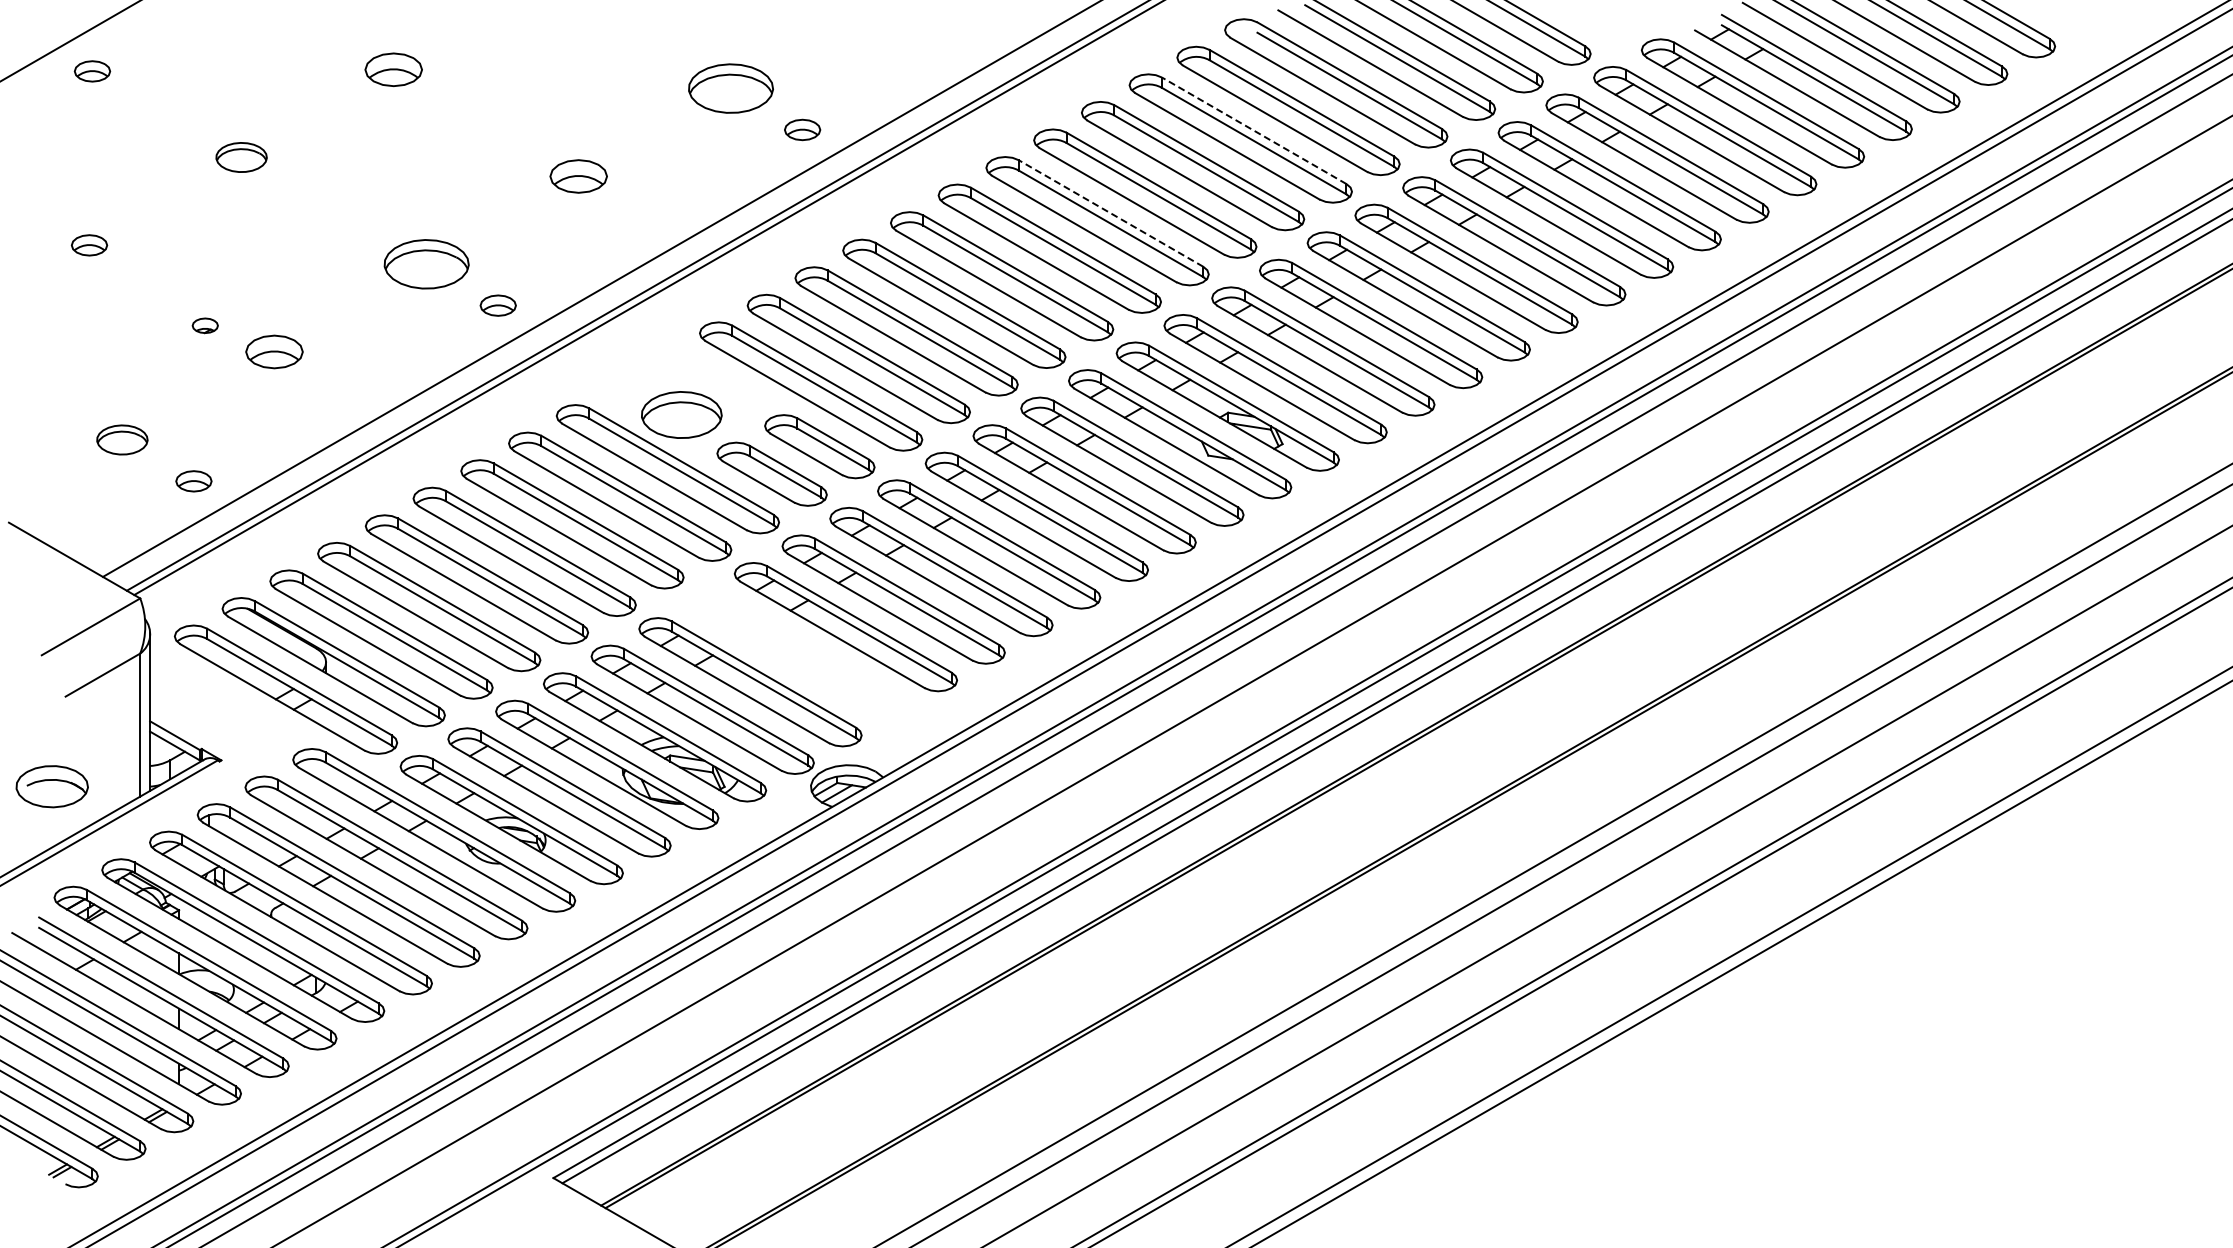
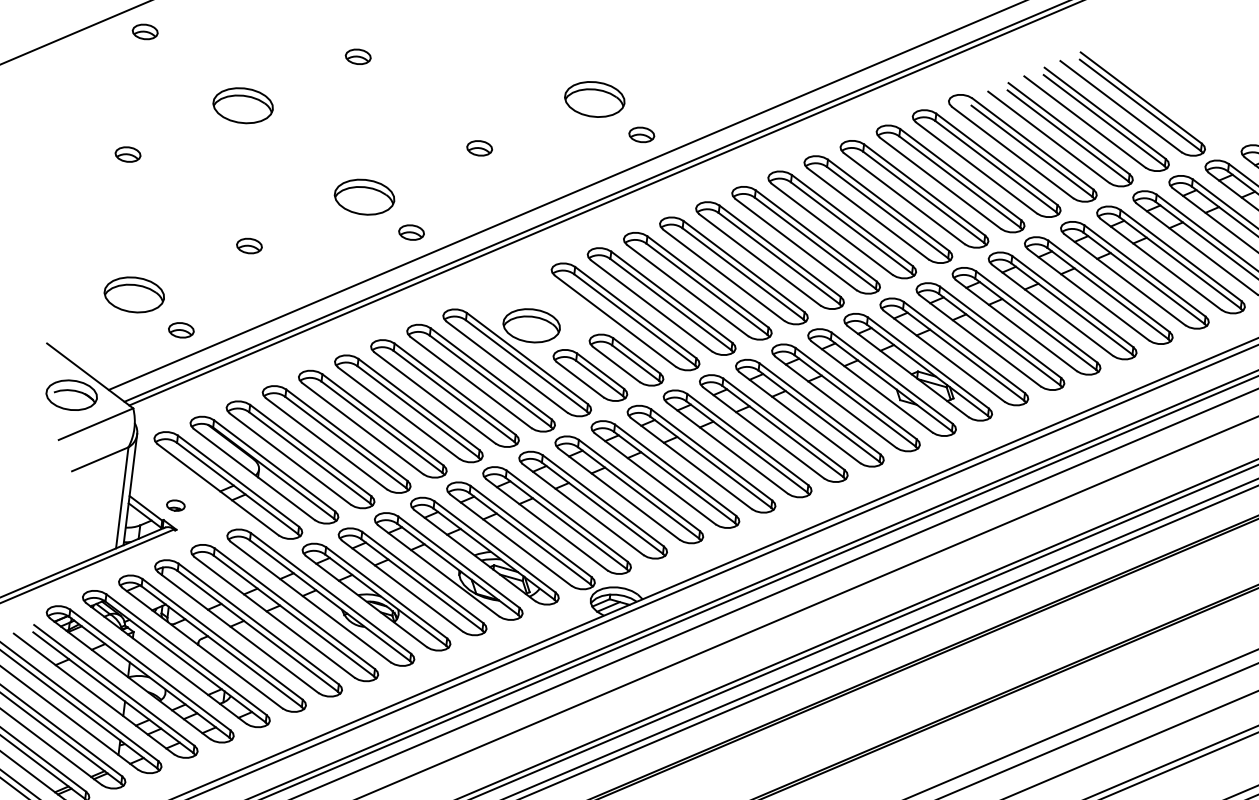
part: (393, 69) -> (358, 56), size x0.62
line: (1254, 130) -> (960, 174), dashed -> solid
part: (241, 157) -> (243, 105), size x1.67
part: (578, 176) -> (479, 148), size x0.62
line: (1111, 213) -> (852, 220), dashed -> solid
part: (204, 325) -> (175, 505), moved
part: (274, 352) -> (249, 246), size x0.62
part: (122, 439) -> (134, 294), size x1.67
part: (798, 654) -> (593, 505), added
part: (51, 786) -> (71, 395), moved

